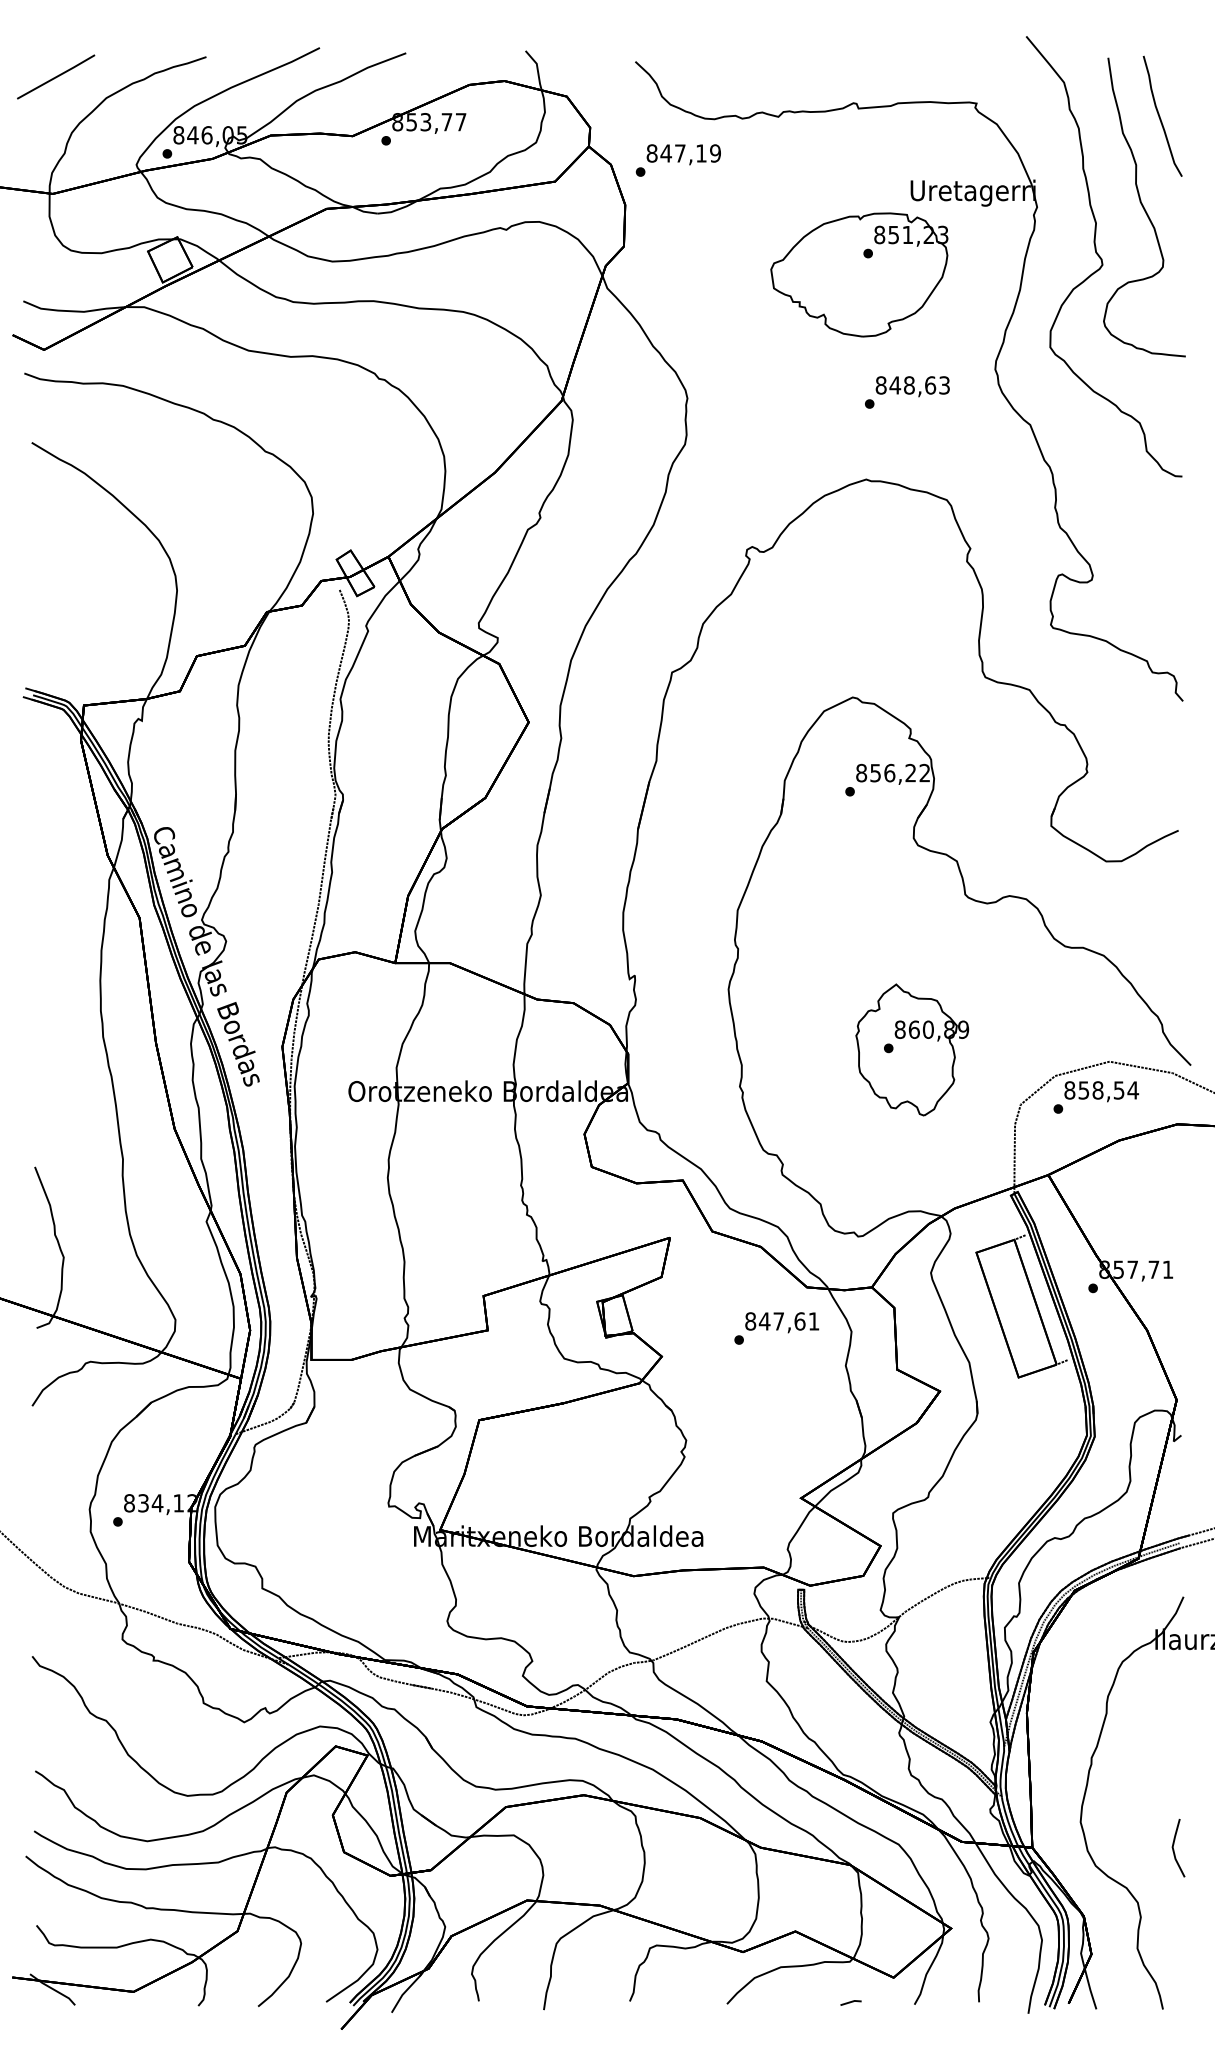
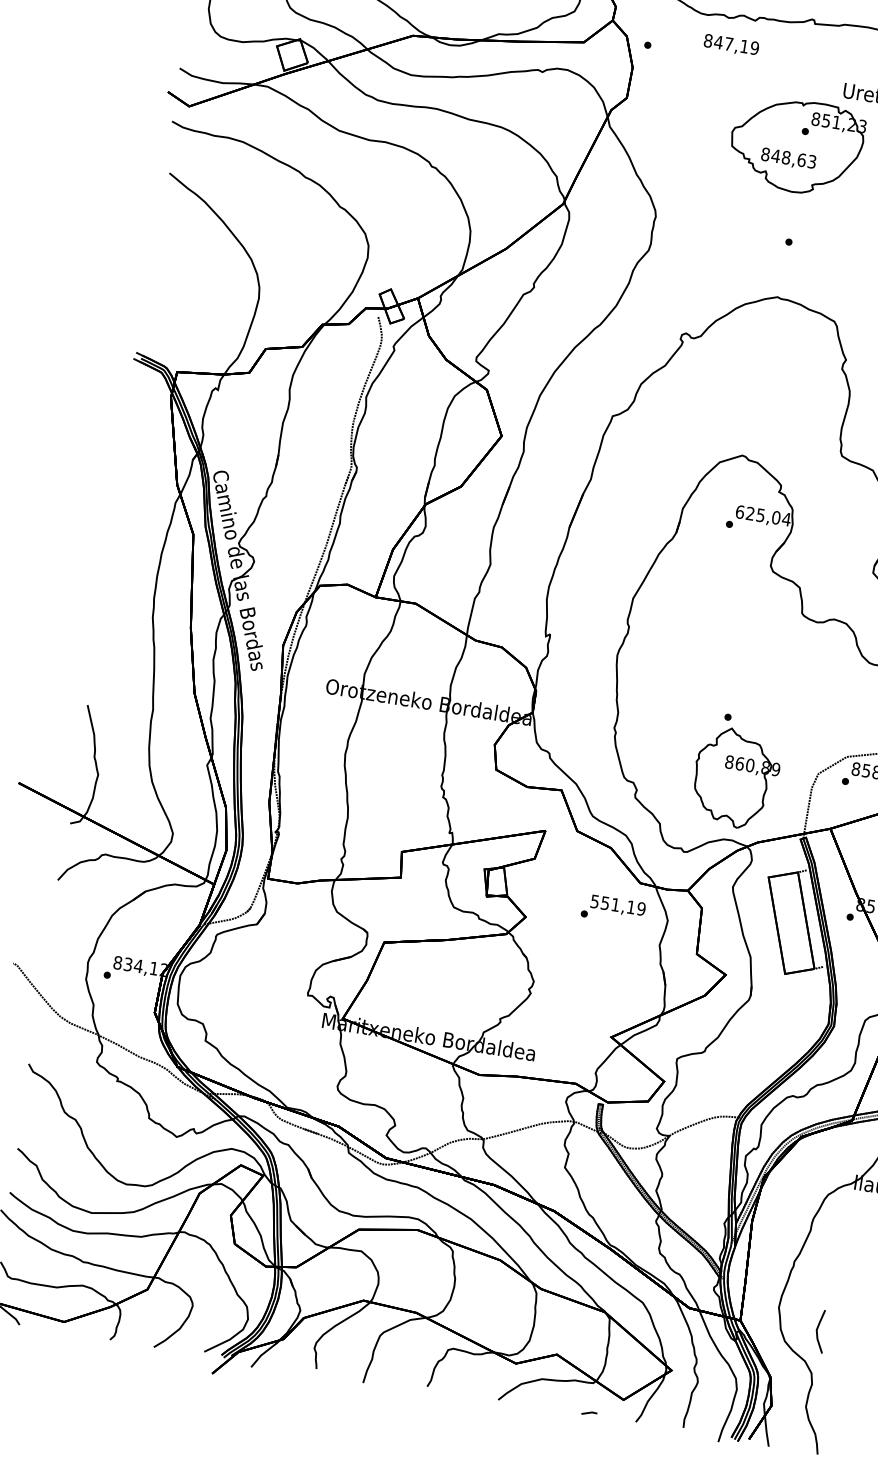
text: (683, 154) -> (731, 45), moved
text: (912, 386) -> (788, 158), moved
text: (893, 772) -> (763, 515), 856,22 -> 625,04
part: (912, 1049) -> (736, 778), moved
text: (782, 1321) -> (618, 905), 847,61 -> 551,19
part: (1178, 1847) -> (821, 1330), moved

